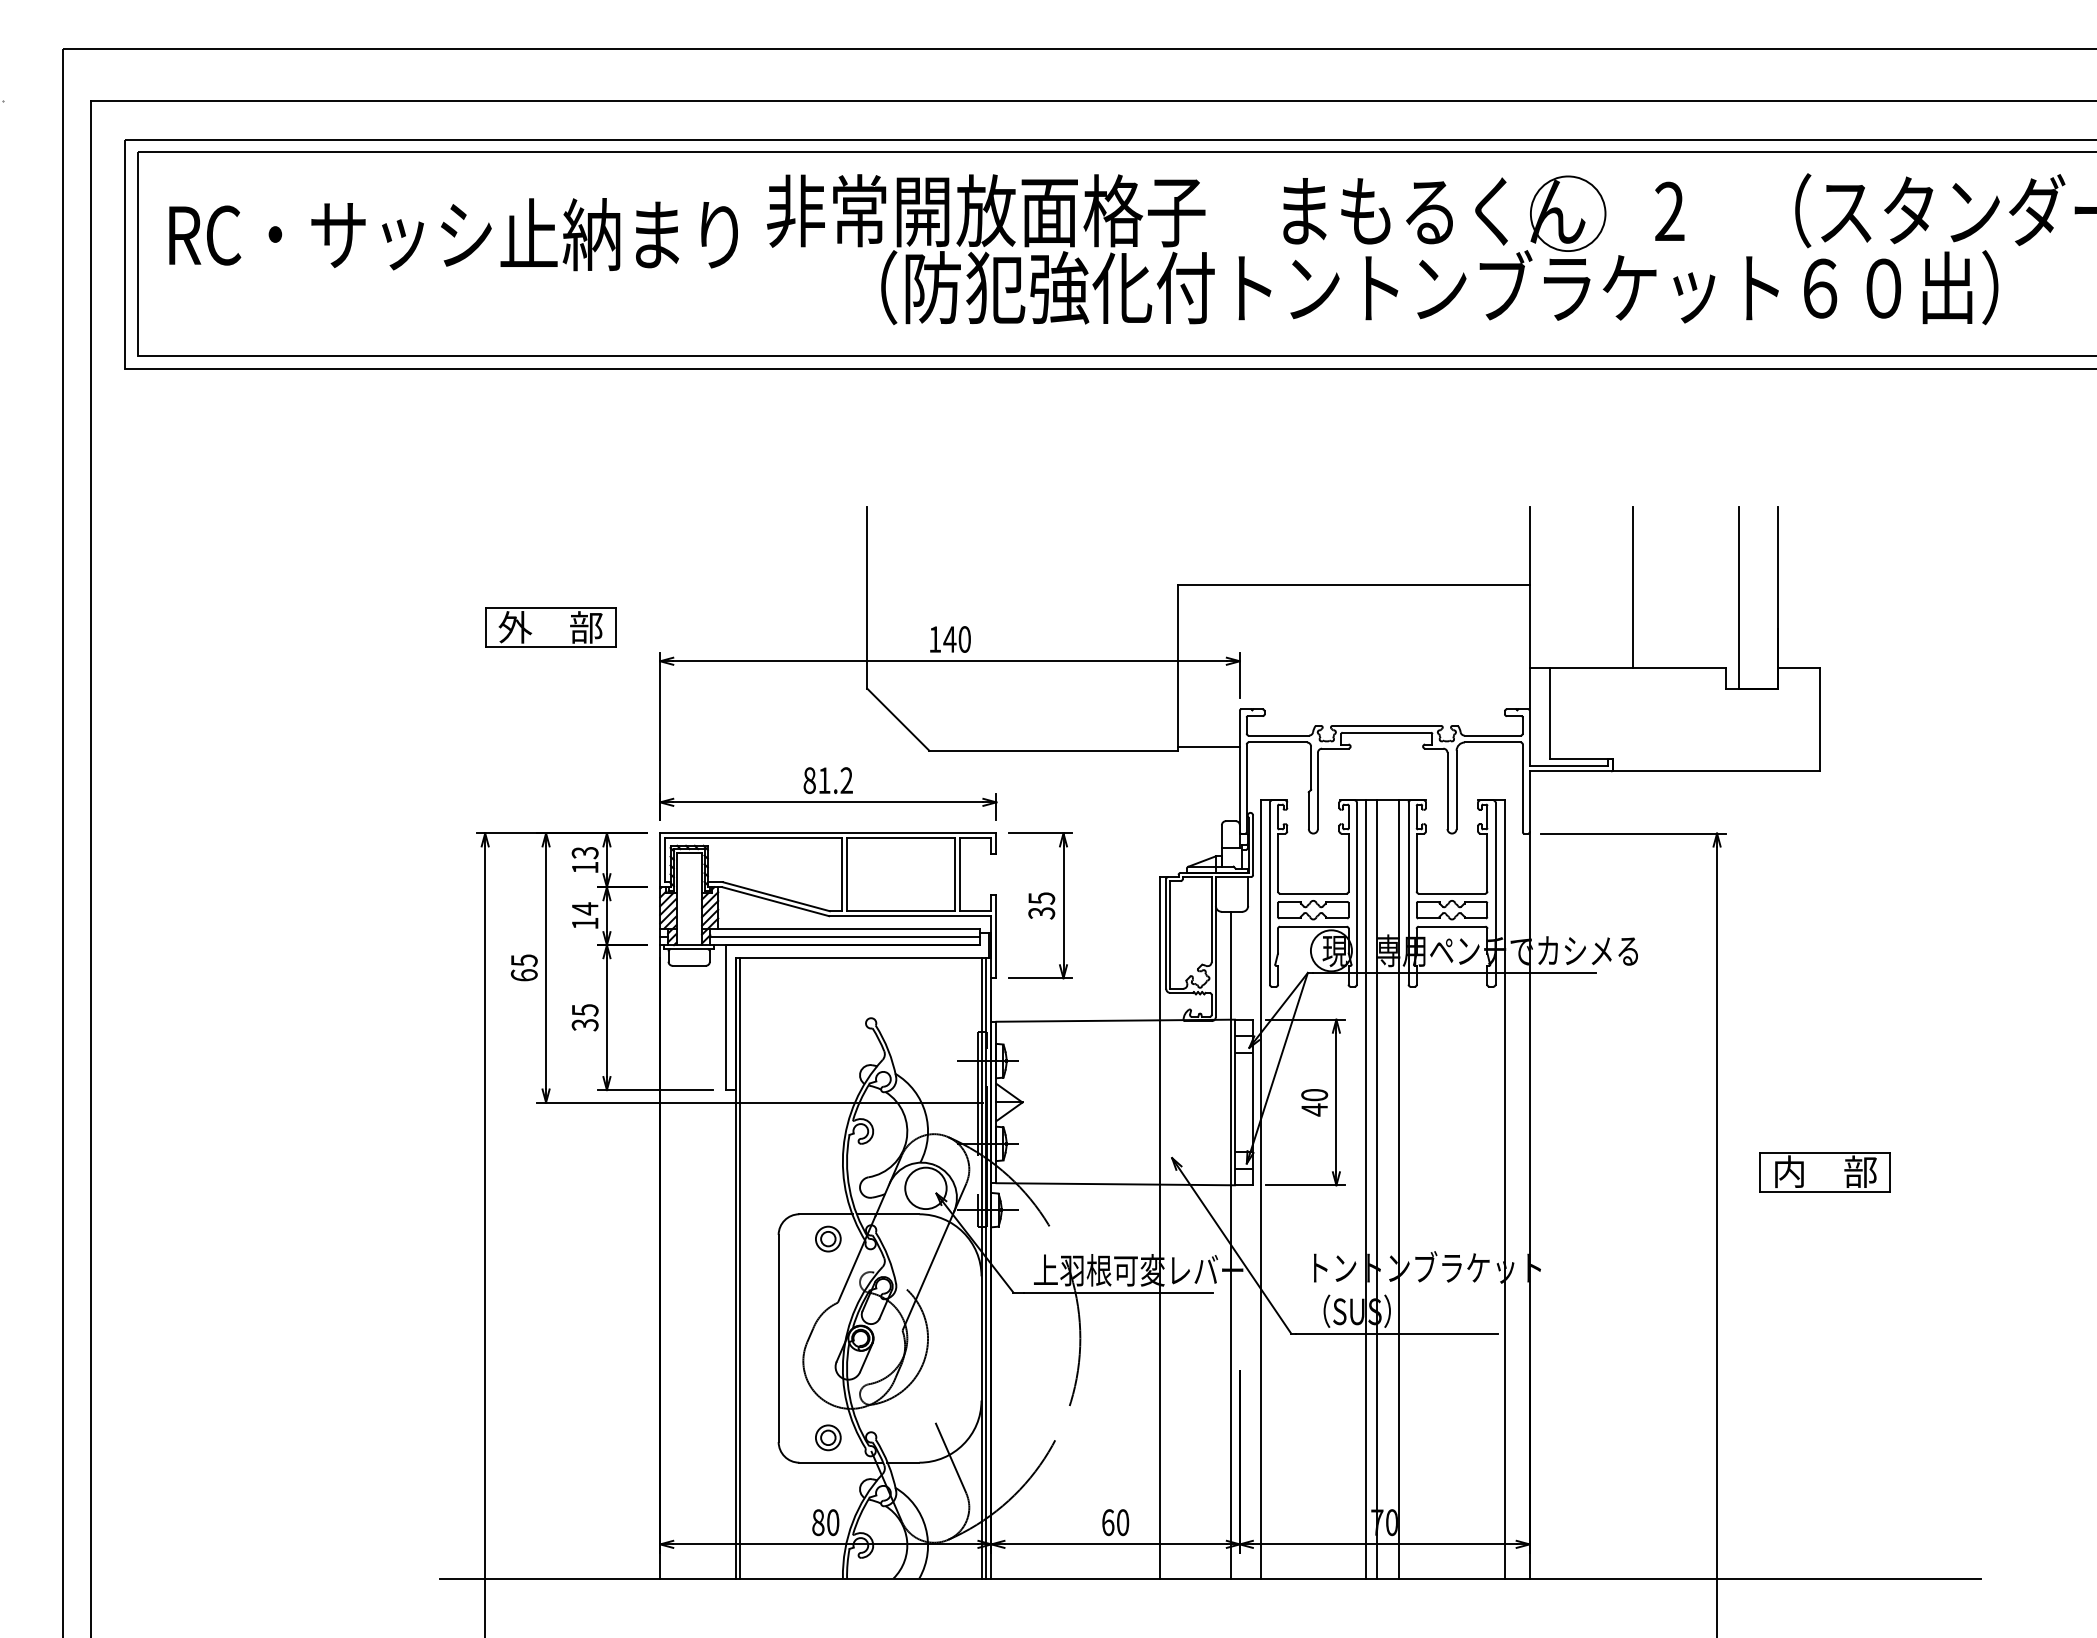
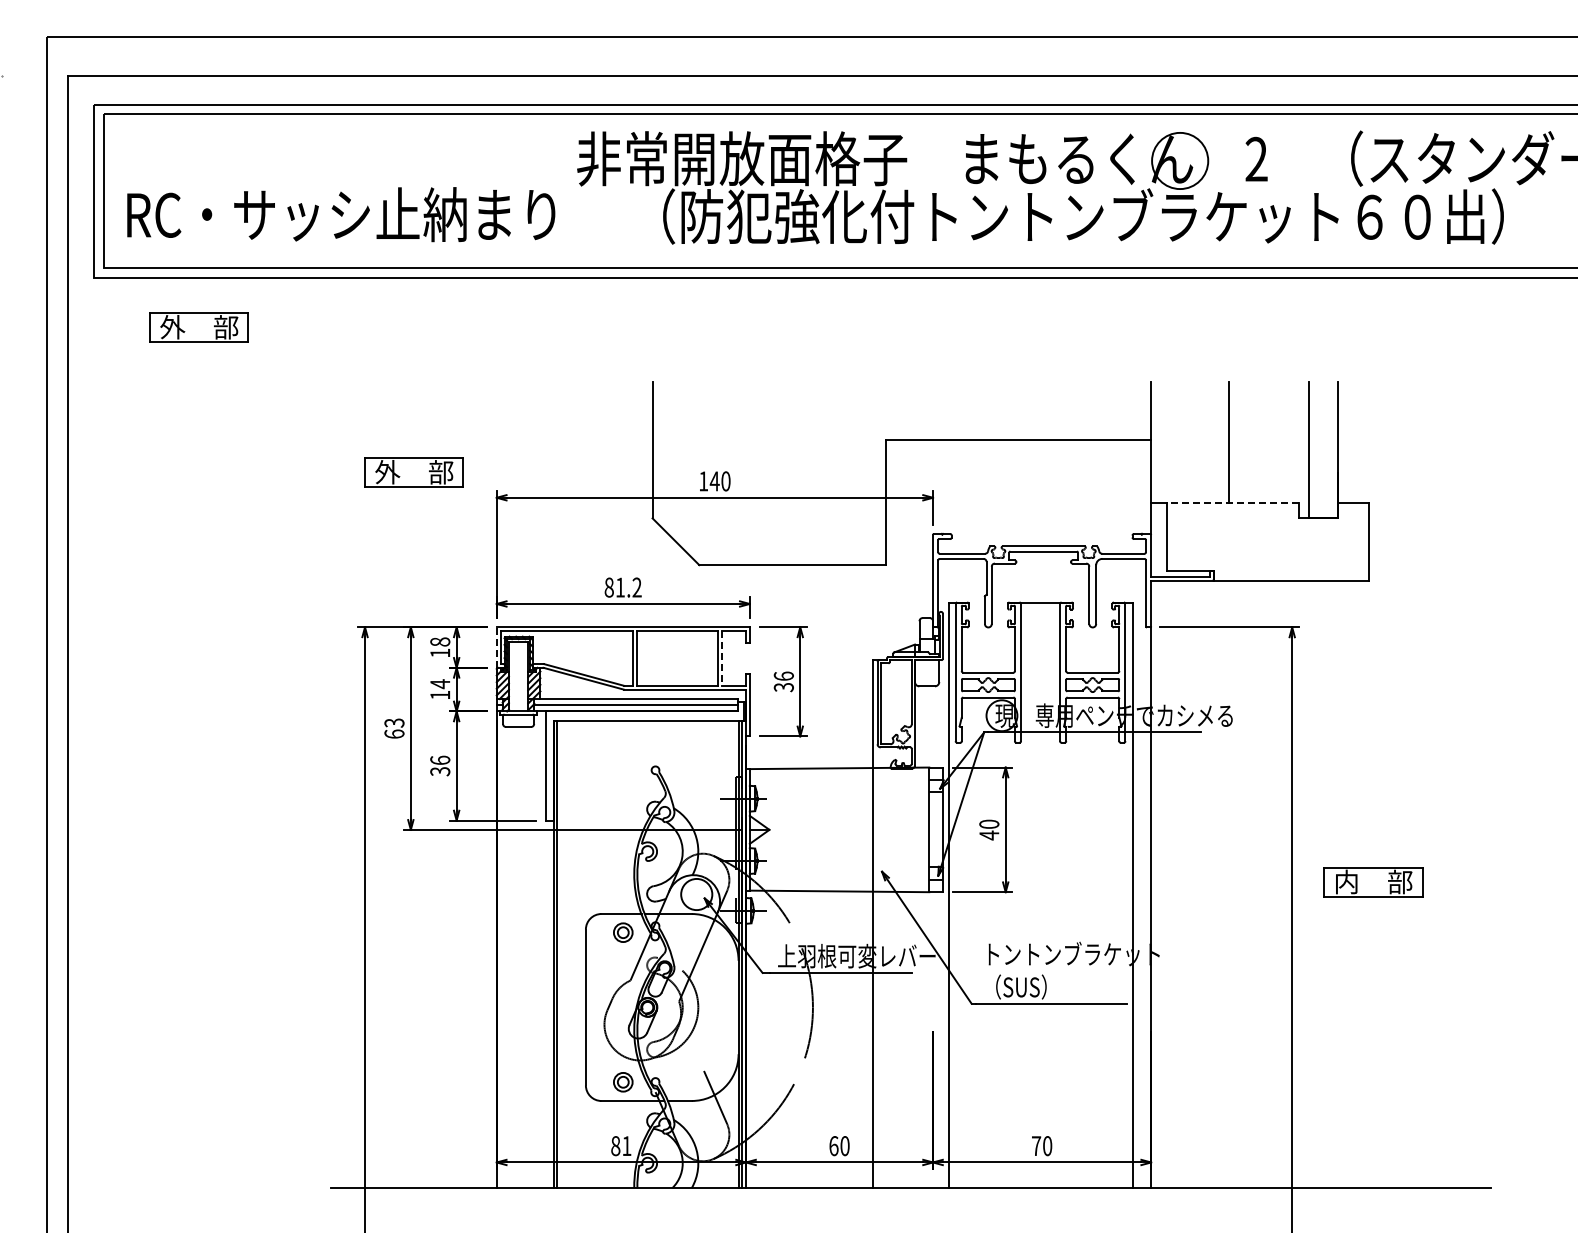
text: (453, 234) -> (341, 214), moved
part: (263, 435) -> (198, 327), added
line: (1637, 667) -> (1232, 502), solid -> dashed
line: (1208, 747) -> (909, 562), removed
text: (585, 852) -> (440, 641), 13 -> 18
line: (659, 860) -> (496, 647), solid -> dashed
line: (960, 874) -> (722, 658), solid -> dashed
text: (1041, 898) -> (783, 676), 35 -> 36
text: (523, 959) -> (393, 722), 65 -> 63
text: (585, 1010) -> (440, 760), 35 -> 36
line: (1366, 1189) -> (1028, 895), removed
line: (1375, 1189) -> (1035, 895), removed
line: (1399, 1189) -> (1053, 895), removed
line: (1231, 1245) -> (926, 937), removed
text: (832, 1523) -> (626, 1146), 80 -> 81

